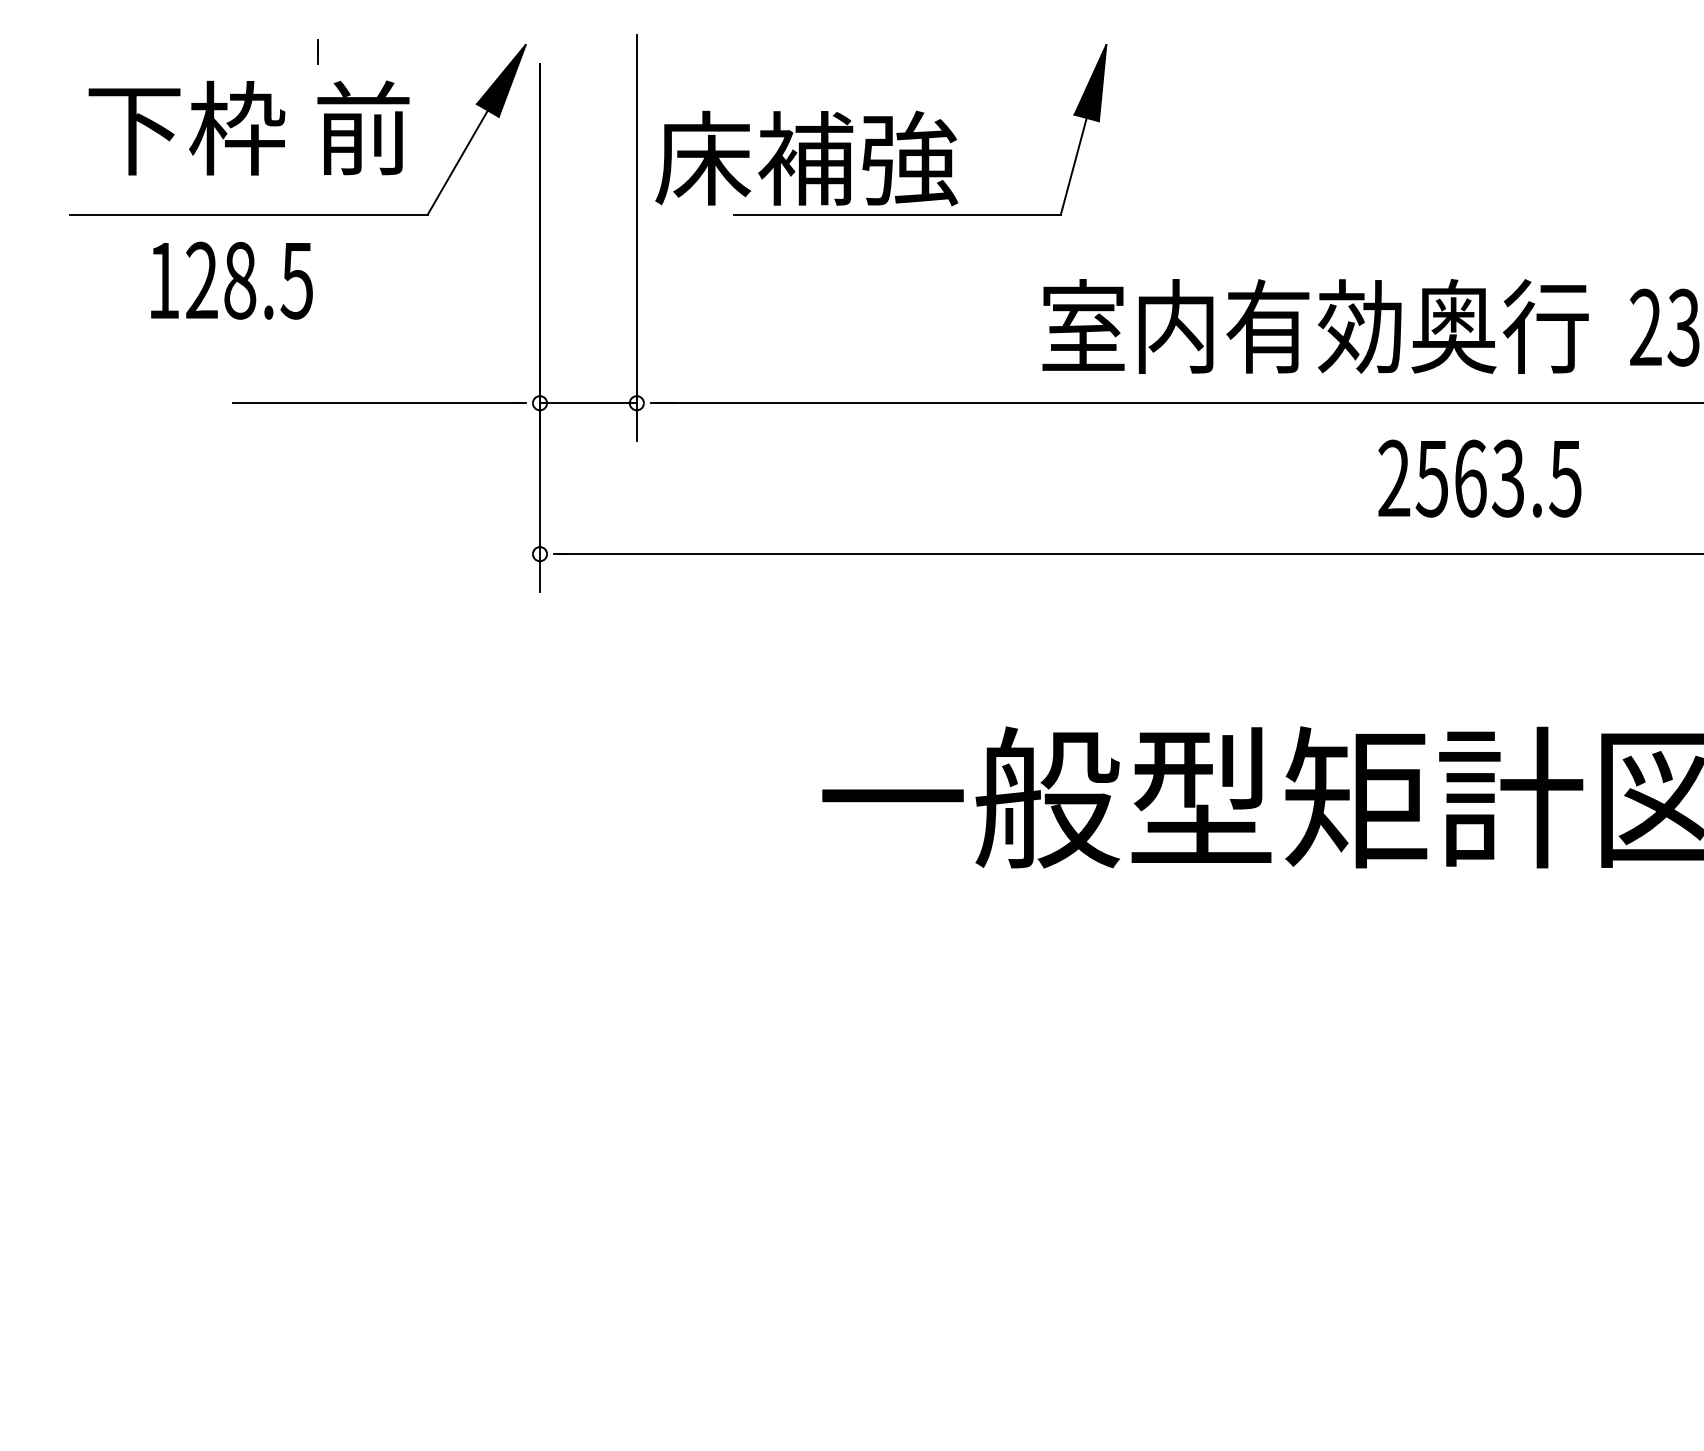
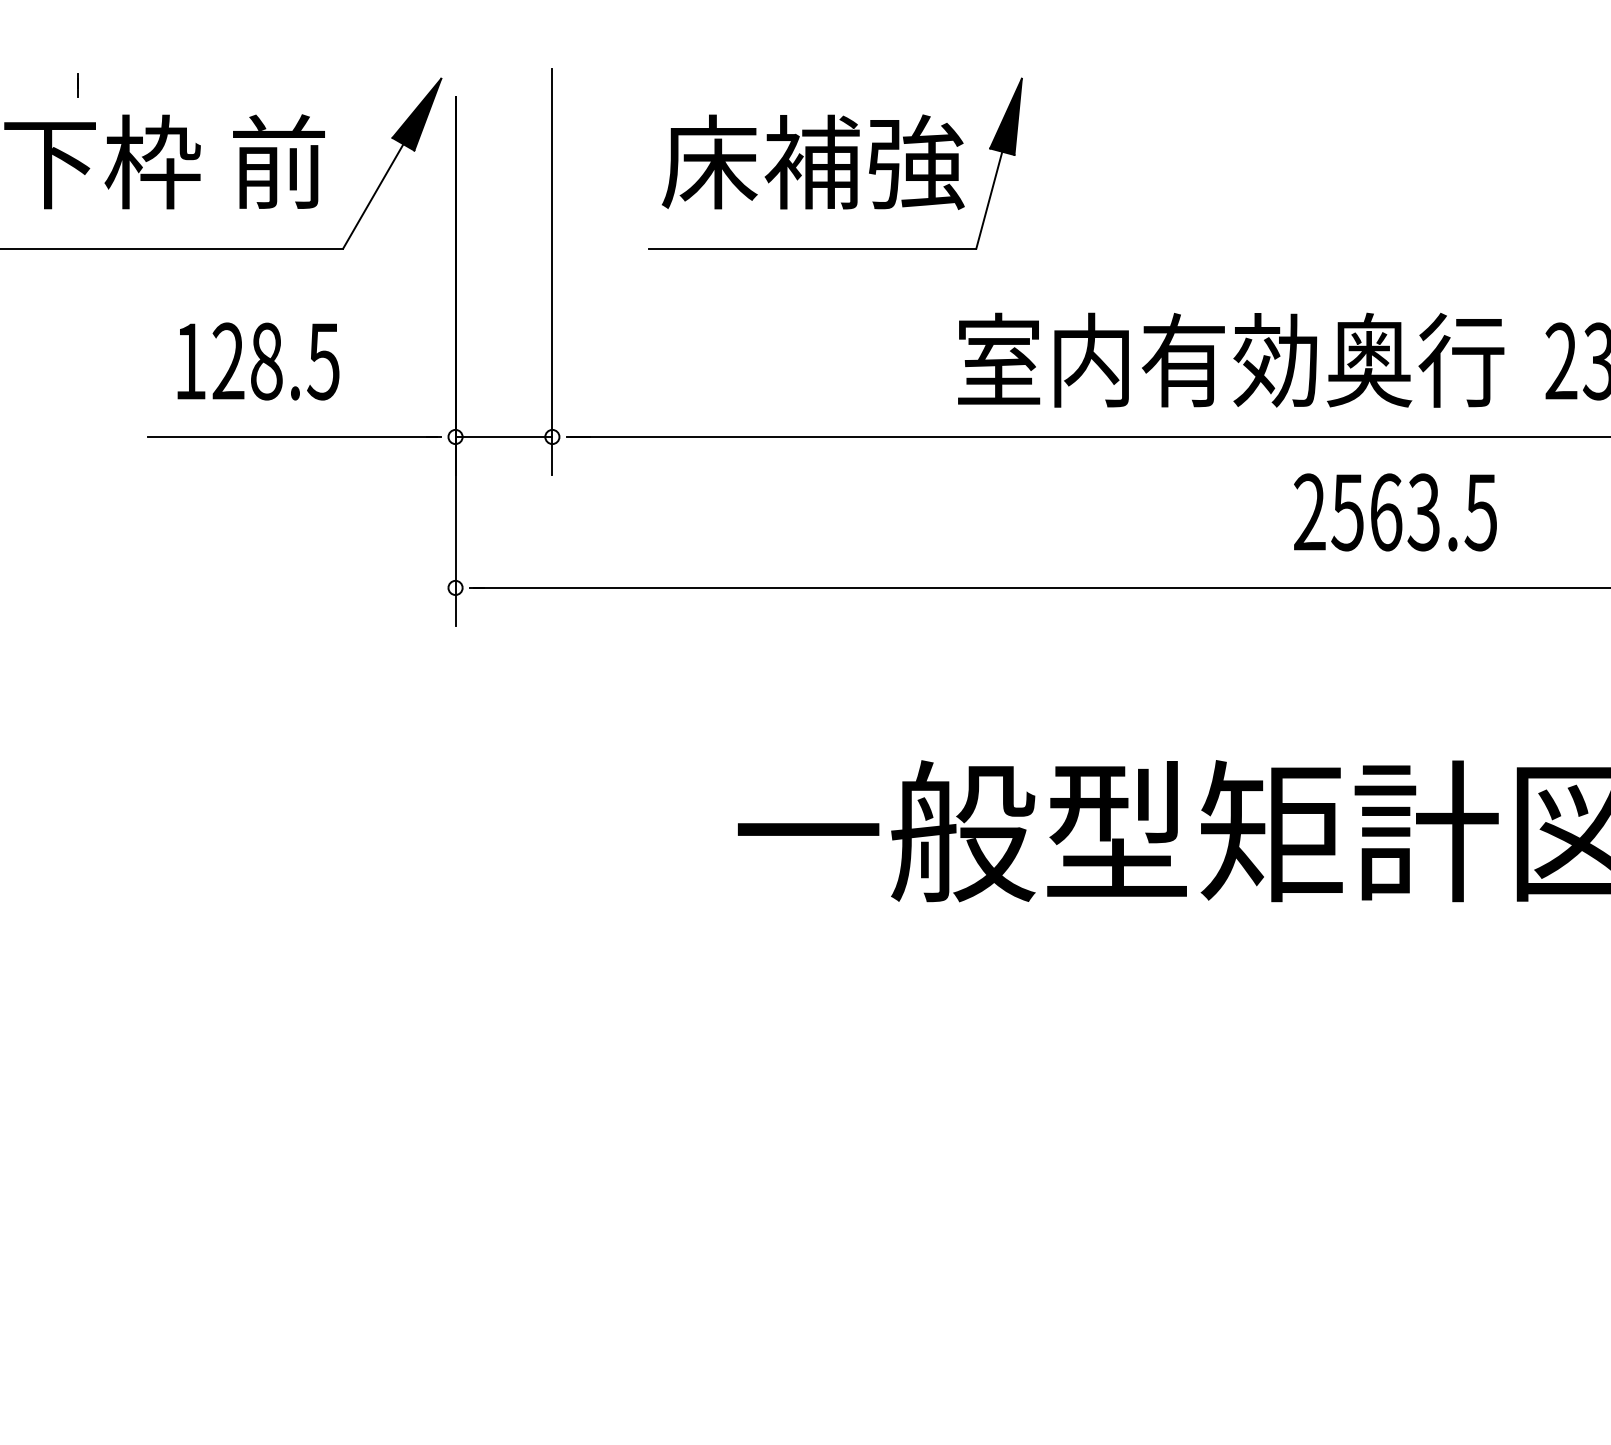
line: (317, 51) -> (78, 85), moved
text: (806, 158) -> (813, 162), moved
text: (231, 280) -> (258, 361), moved

